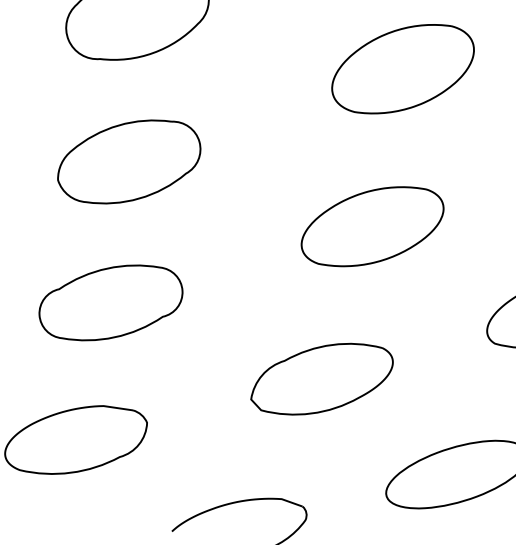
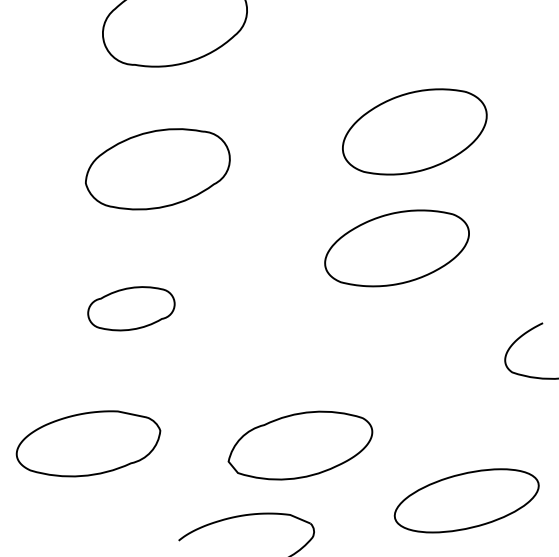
part: (402, 68) -> (414, 131), moved
part: (111, 302) -> (131, 308), size x0.6
part: (321, 379) -> (300, 445), moved

